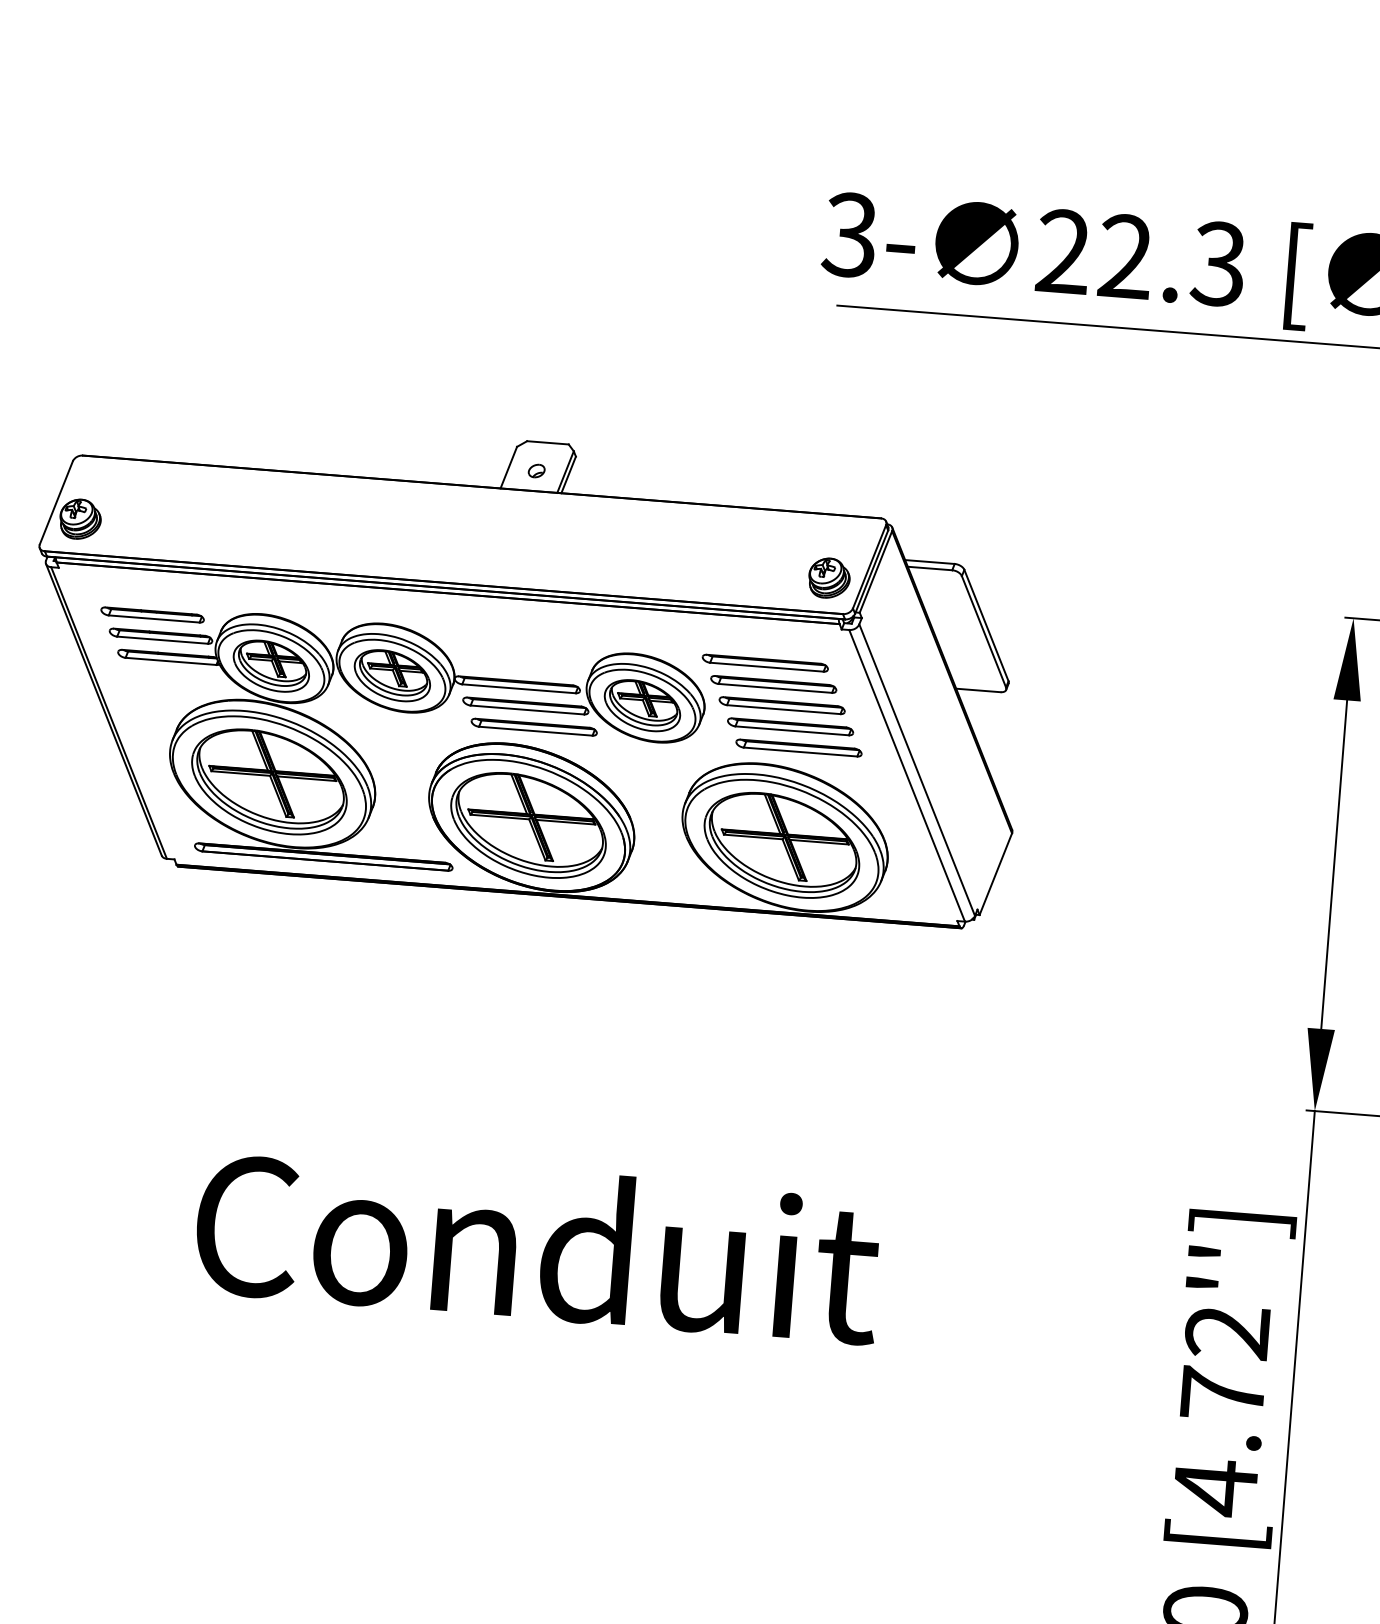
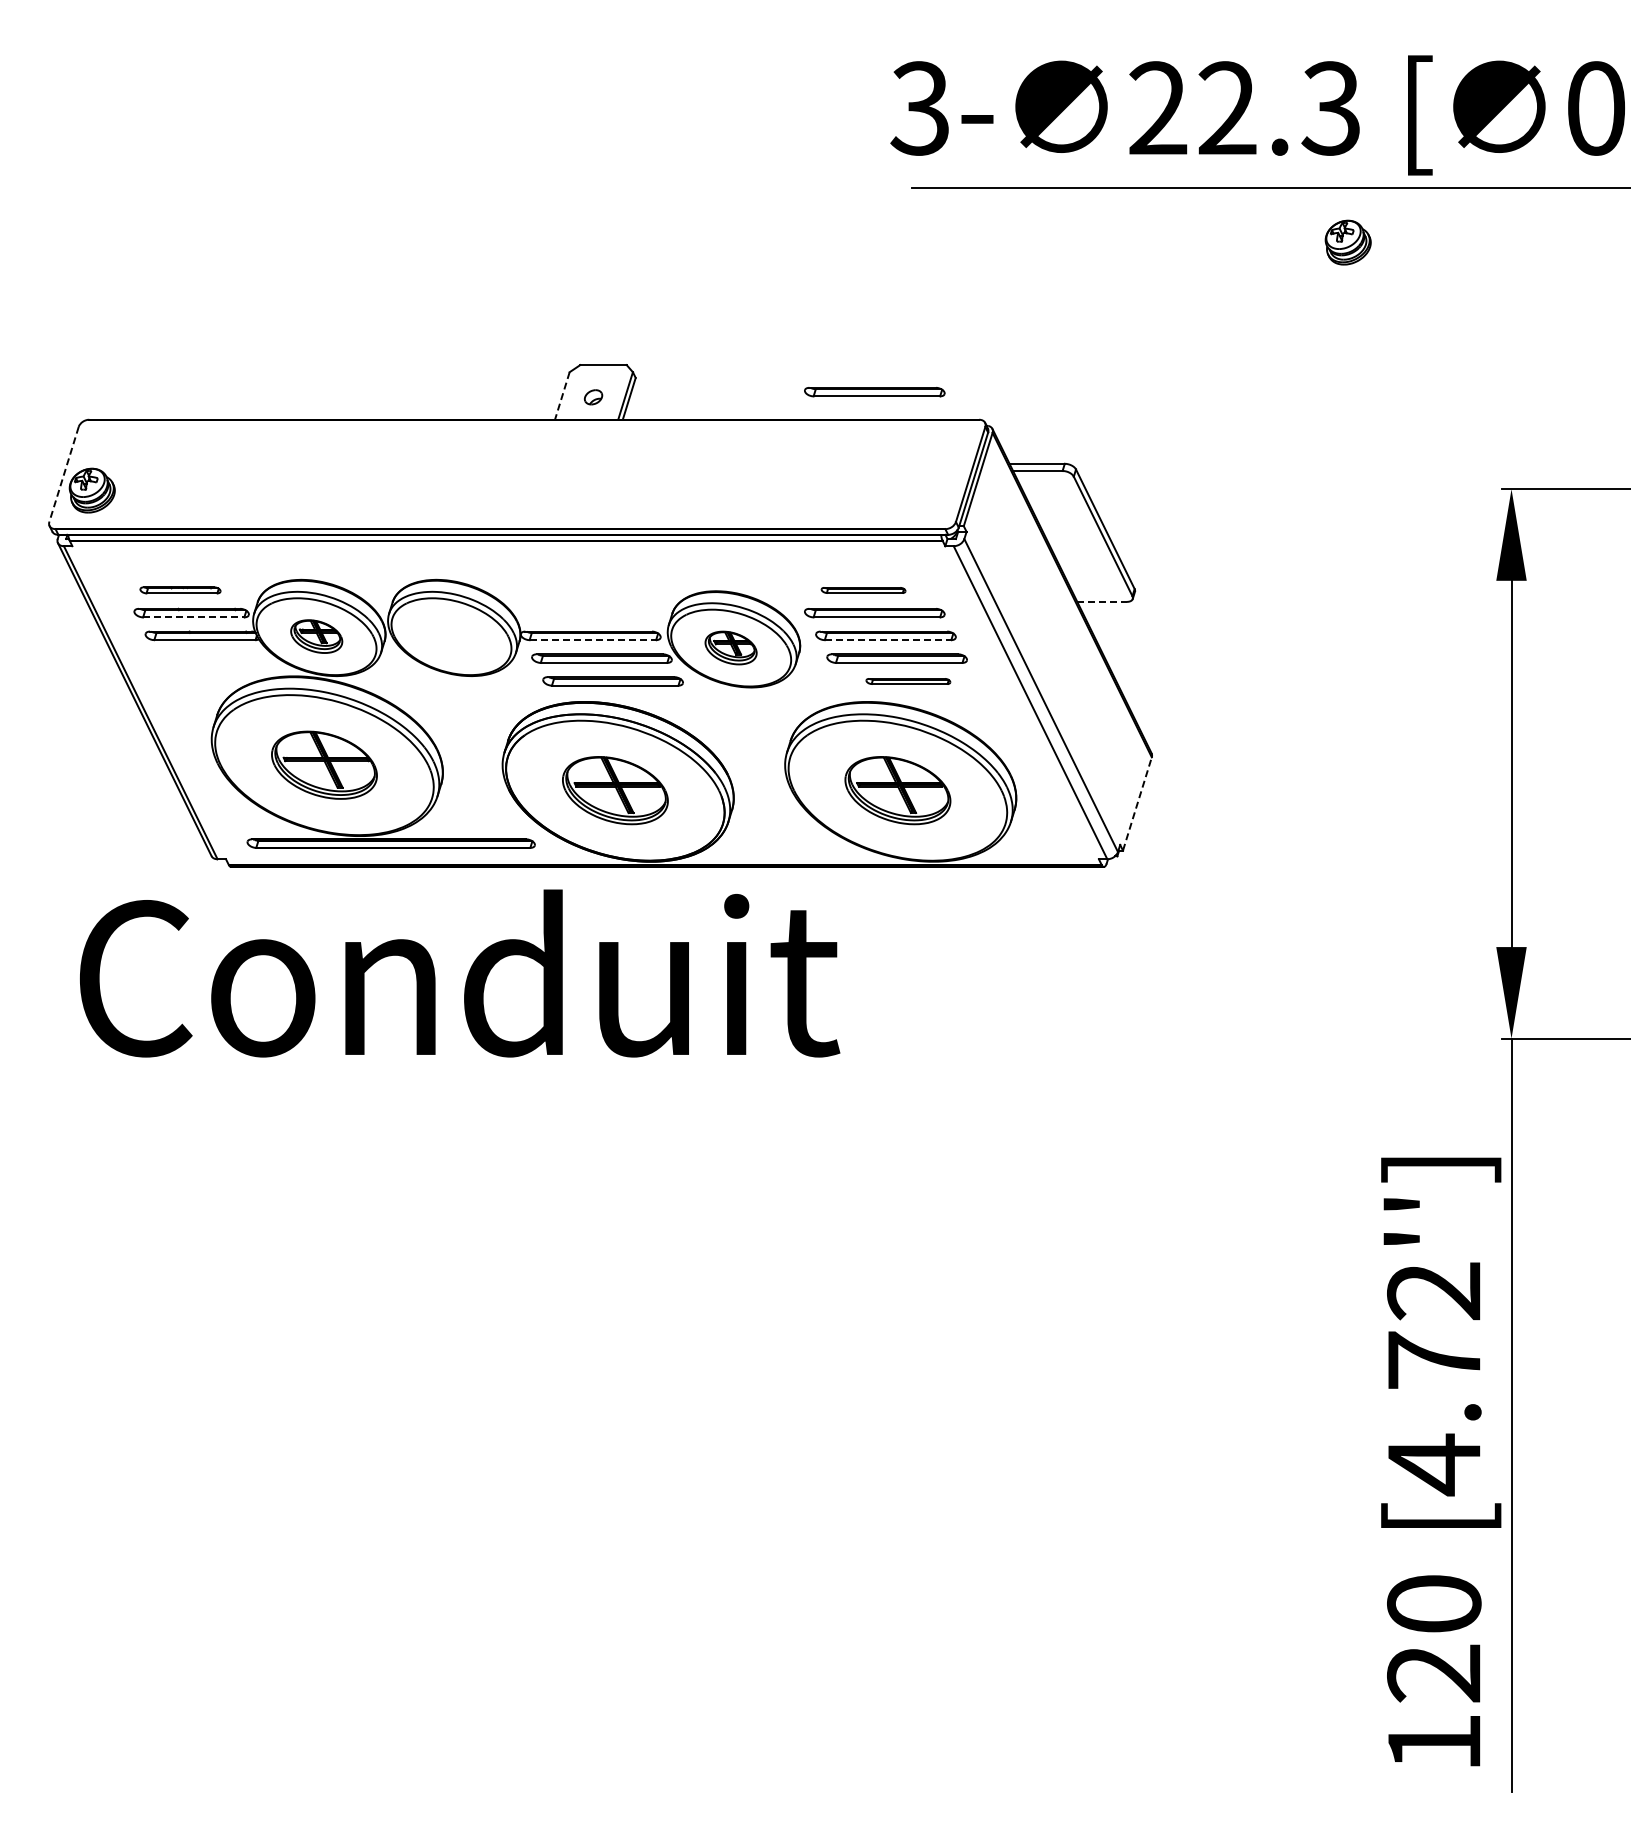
line: (509, 467) -> (562, 395), solid -> dashed
part: (789, 486) -> (874, 392), added
line: (56, 502) -> (64, 474), solid -> dashed
part: (828, 578) -> (1347, 242), moved
part: (152, 615) -> (180, 590), size x0.7
line: (162, 640) -> (193, 617), solid -> dashed
part: (765, 663) -> (863, 590), size x0.6
part: (271, 666) -> (316, 636), size x0.6
part: (392, 675) -> (451, 636), removed
line: (519, 689) -> (593, 640), solid -> dashed
line: (978, 690) -> (1102, 601), solid -> dashed
part: (641, 705) -> (730, 647), size x0.6
line: (784, 709) -> (888, 640), solid -> dashed
part: (799, 748) -> (908, 681), size x0.6
part: (269, 782) -> (324, 765), size x0.6
part: (528, 825) -> (615, 790), size x0.6
part: (781, 845) -> (897, 790), size x0.6
line: (995, 873) -> (1137, 803), solid -> dashed
text: (538, 1244) -> (460, 973), moved

